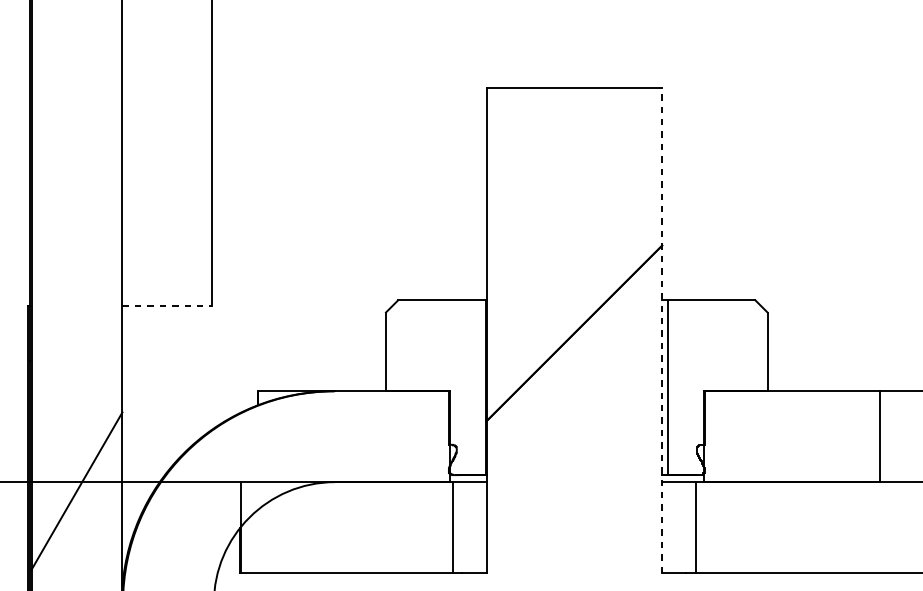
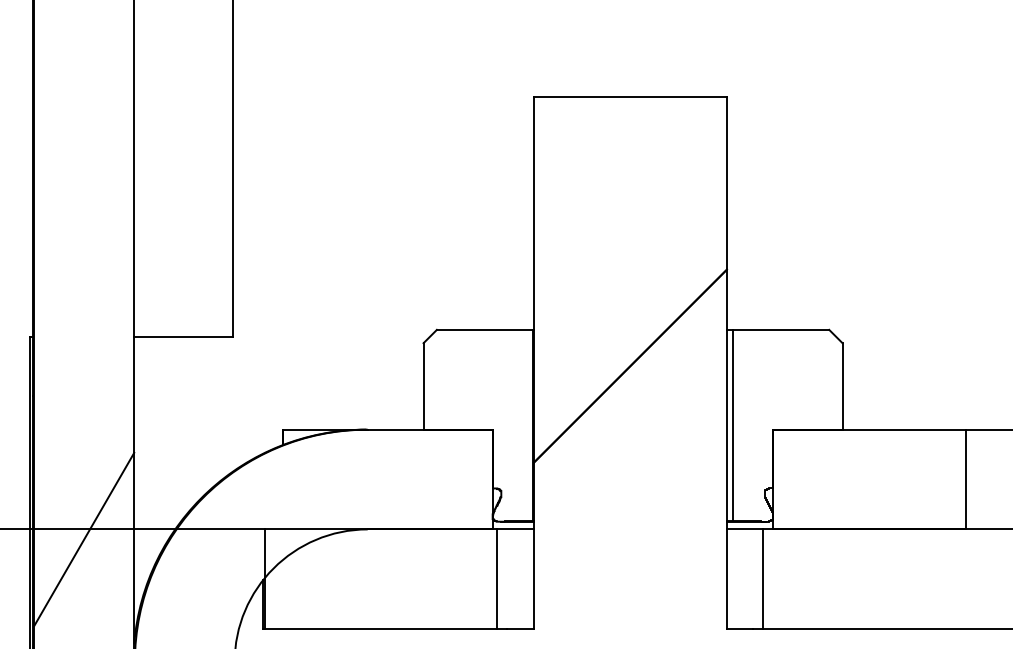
line: (167, 306) -> (183, 336), dashed -> solid
line: (661, 330) -> (726, 362), dashed -> solid

